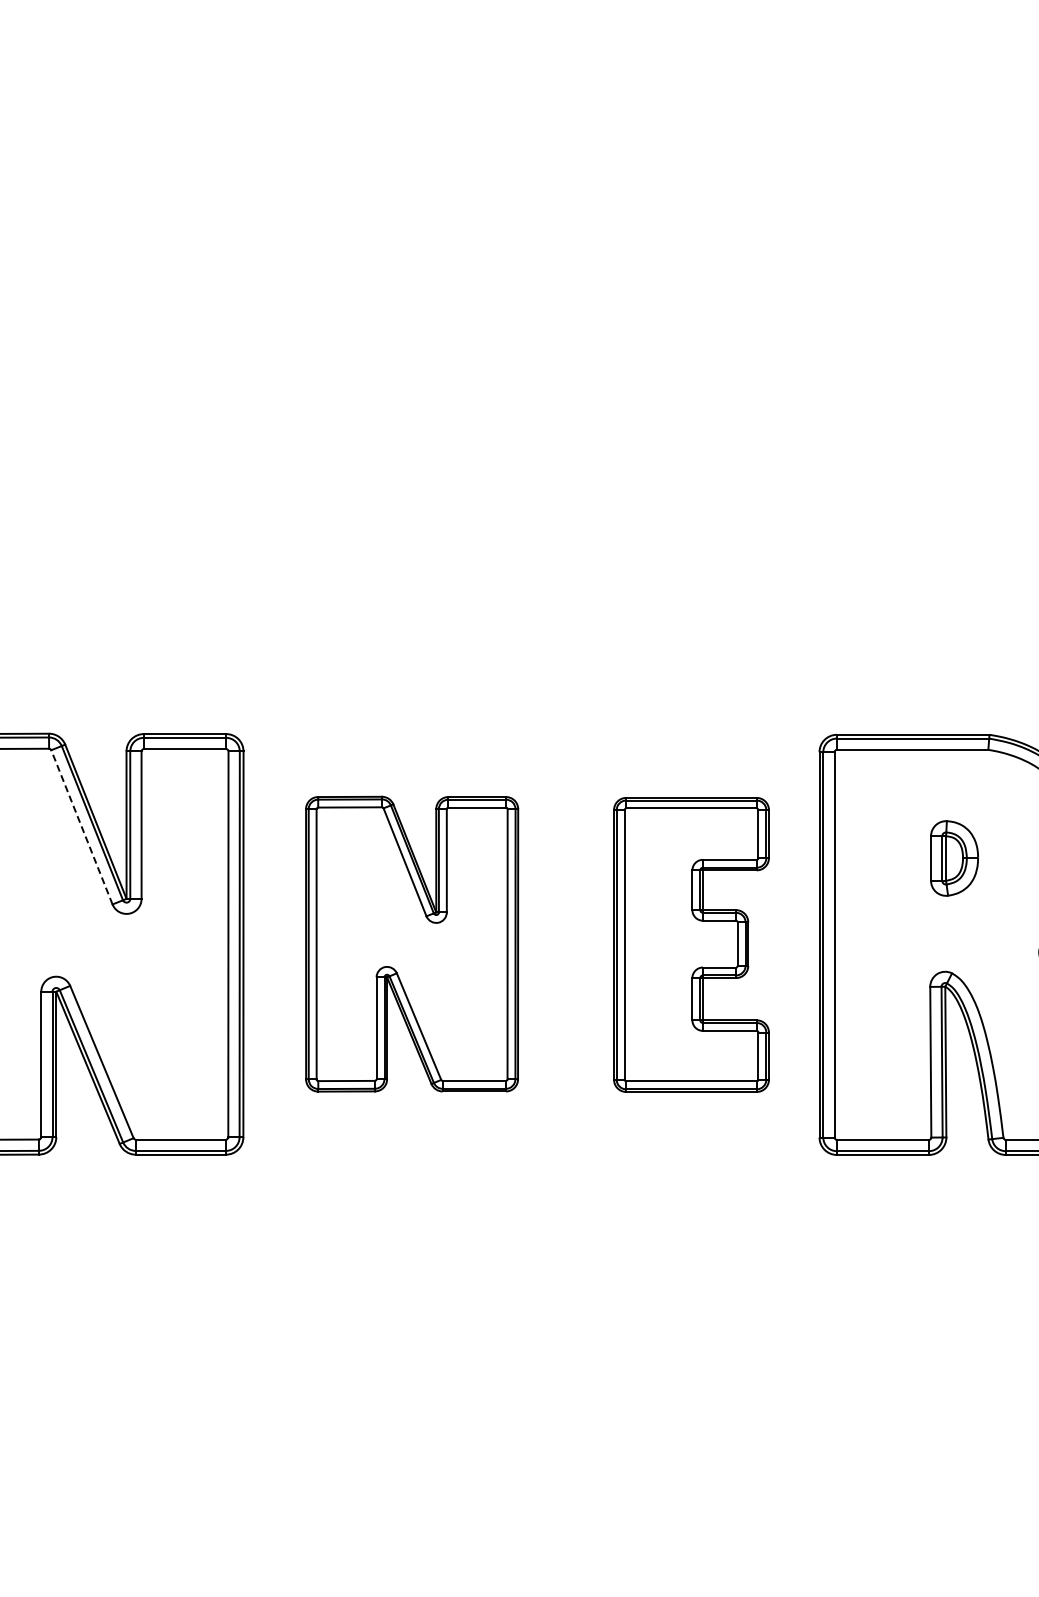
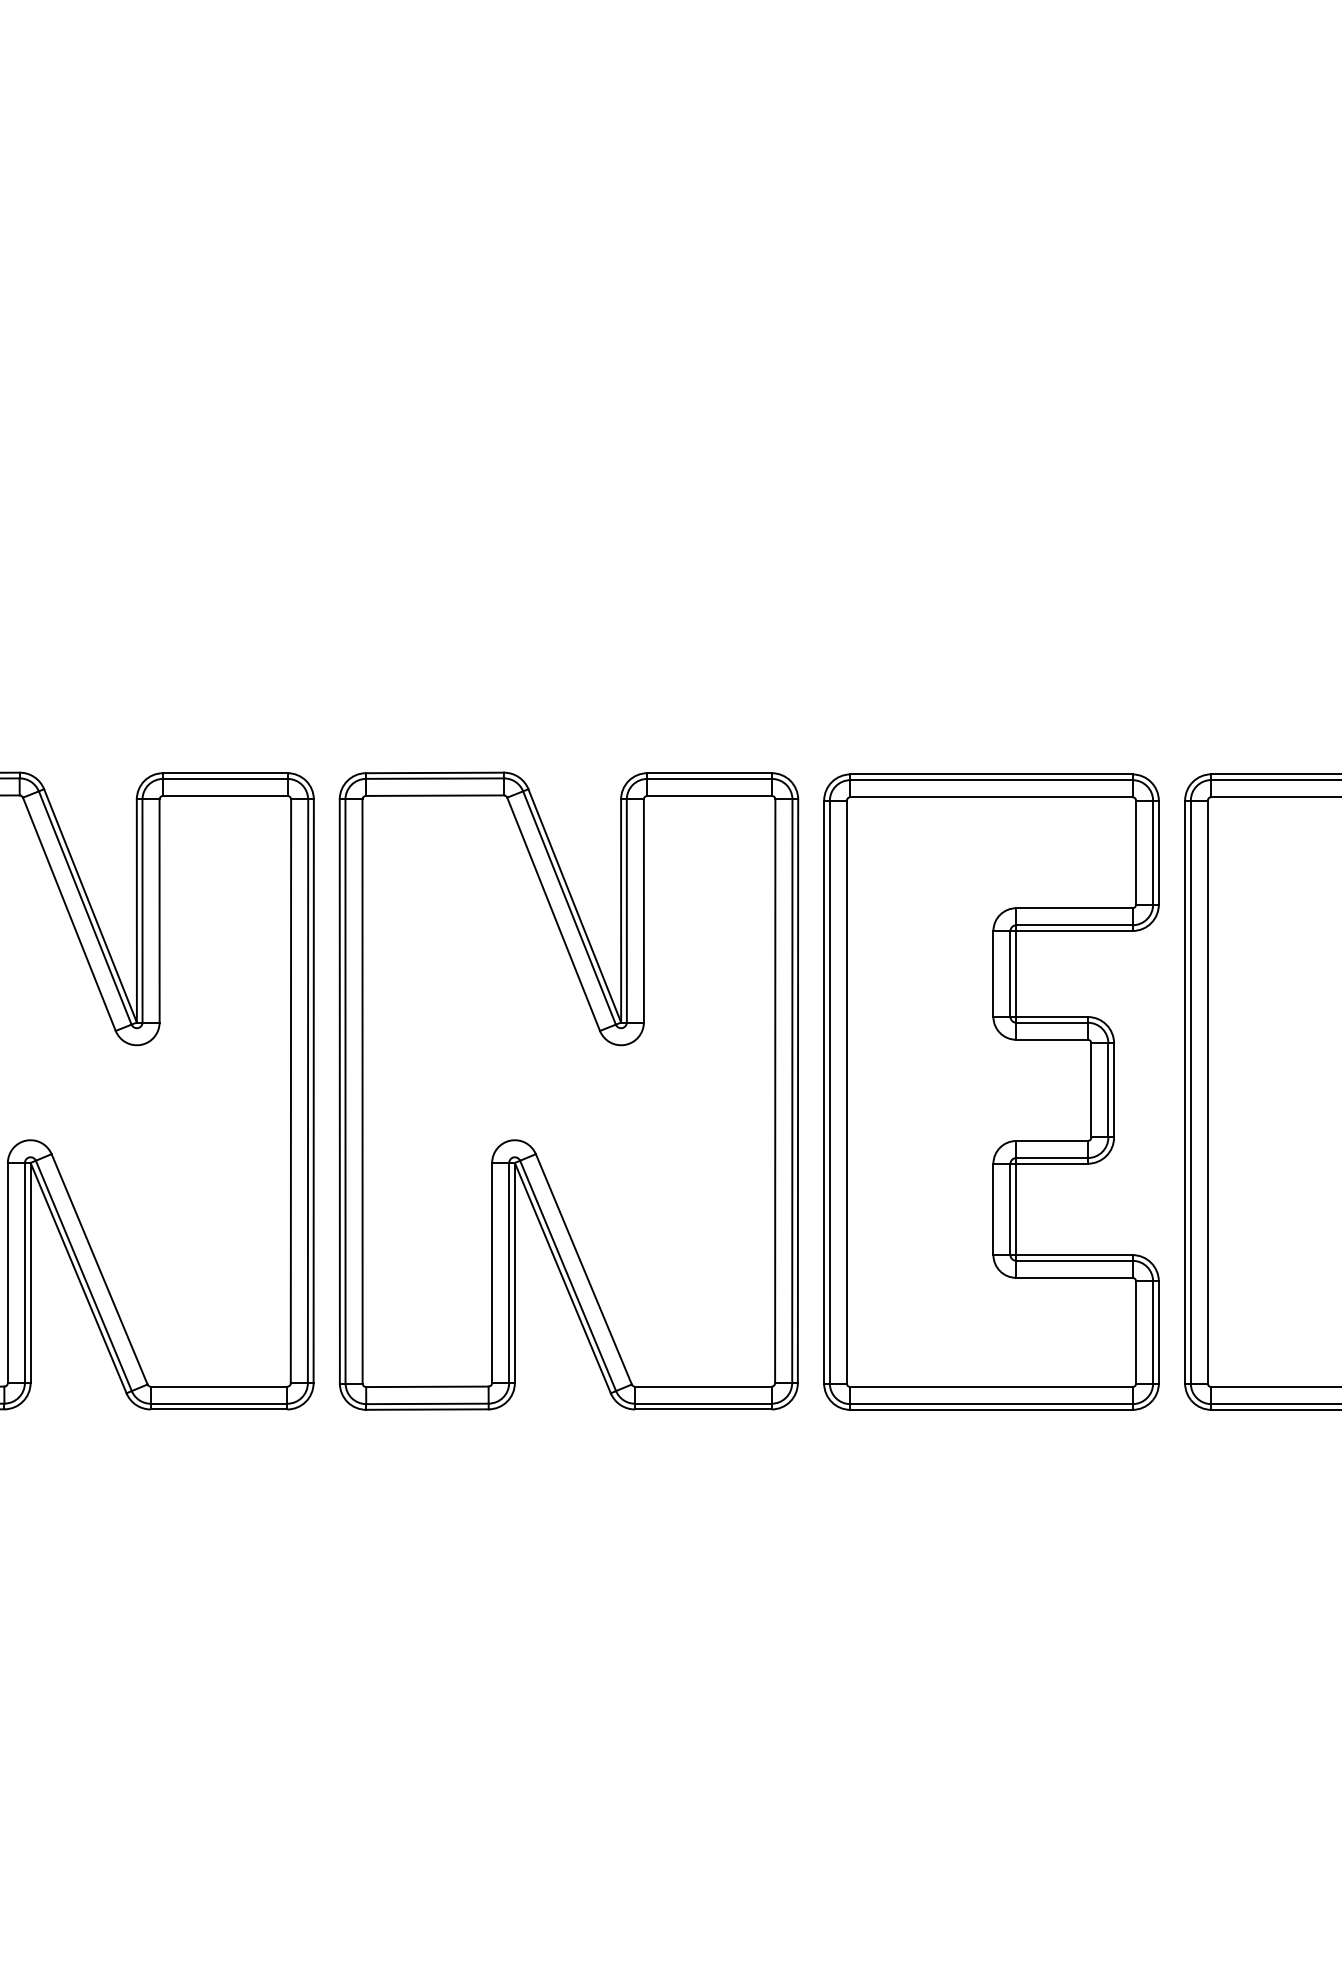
line: (81, 827) -> (68, 914), dashed -> solid
part: (411, 943) -> (567, 1090), size x1.43
part: (691, 944) -> (991, 1091), size x1.43

